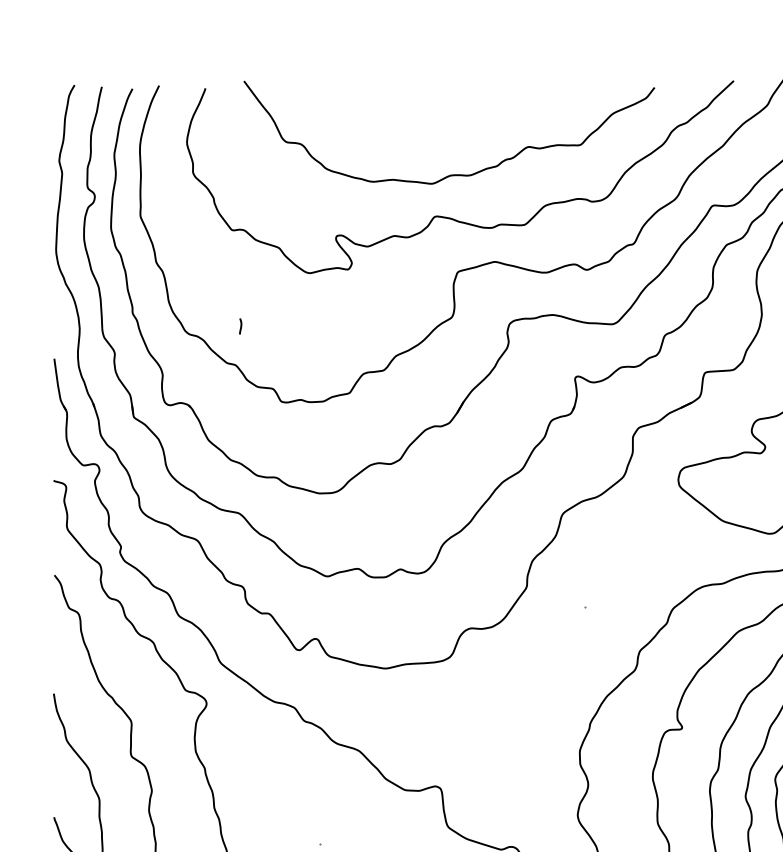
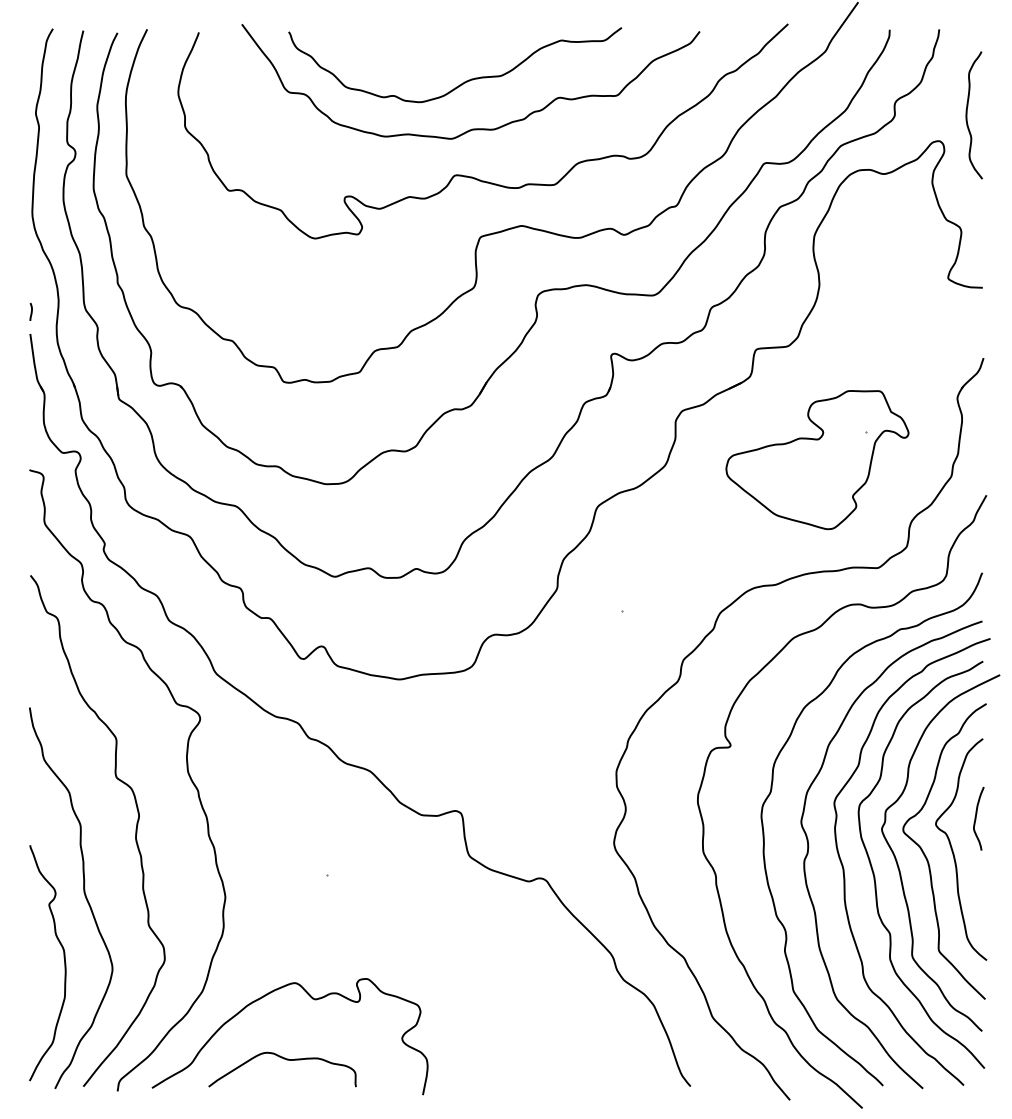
curve: (443, 132) -> (464, 81), added
curve: (240, 326) -> (31, 311), moved

